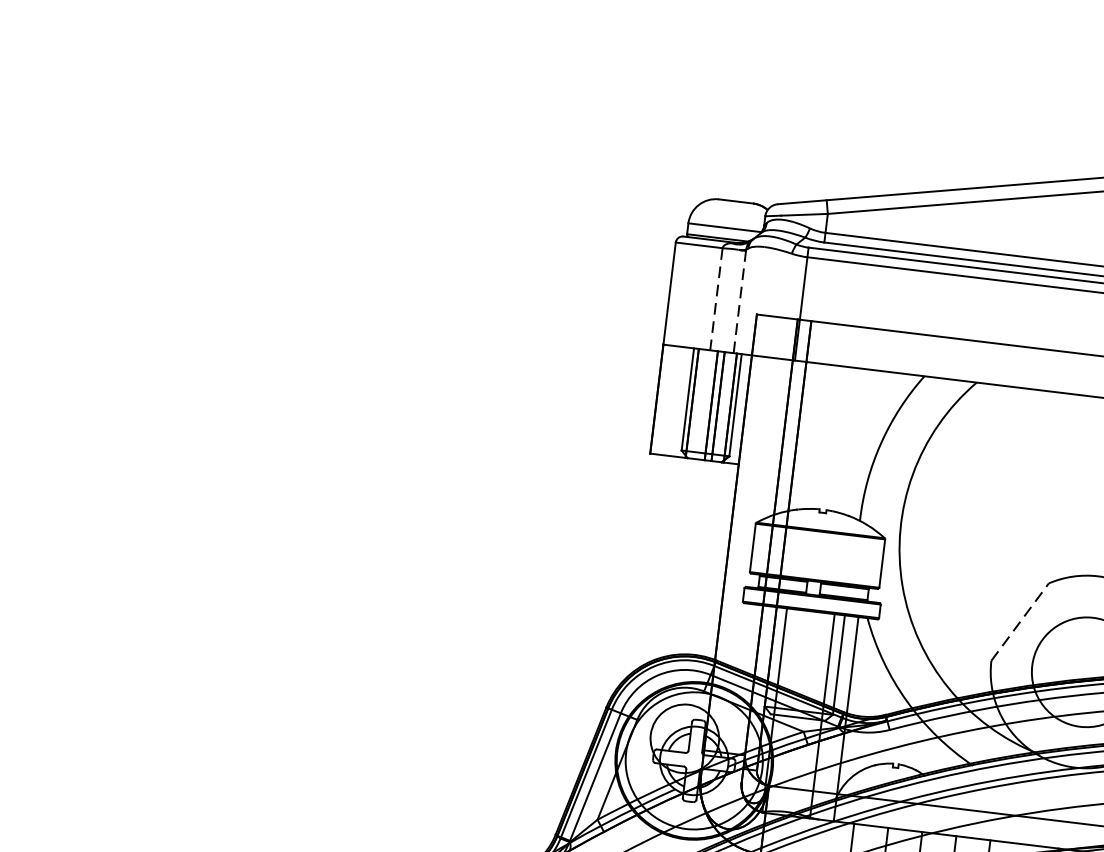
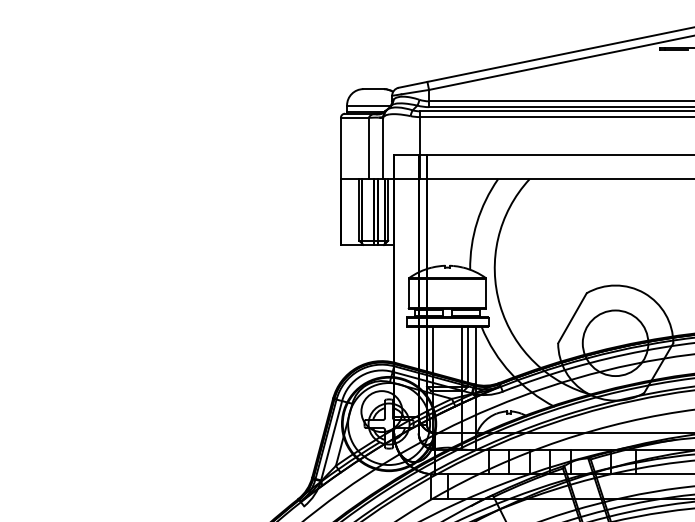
line: (717, 299) -> (369, 148), dashed -> solid
line: (740, 300) -> (383, 147), dashed -> solid
line: (1020, 622) -> (572, 318), dashed -> solid

